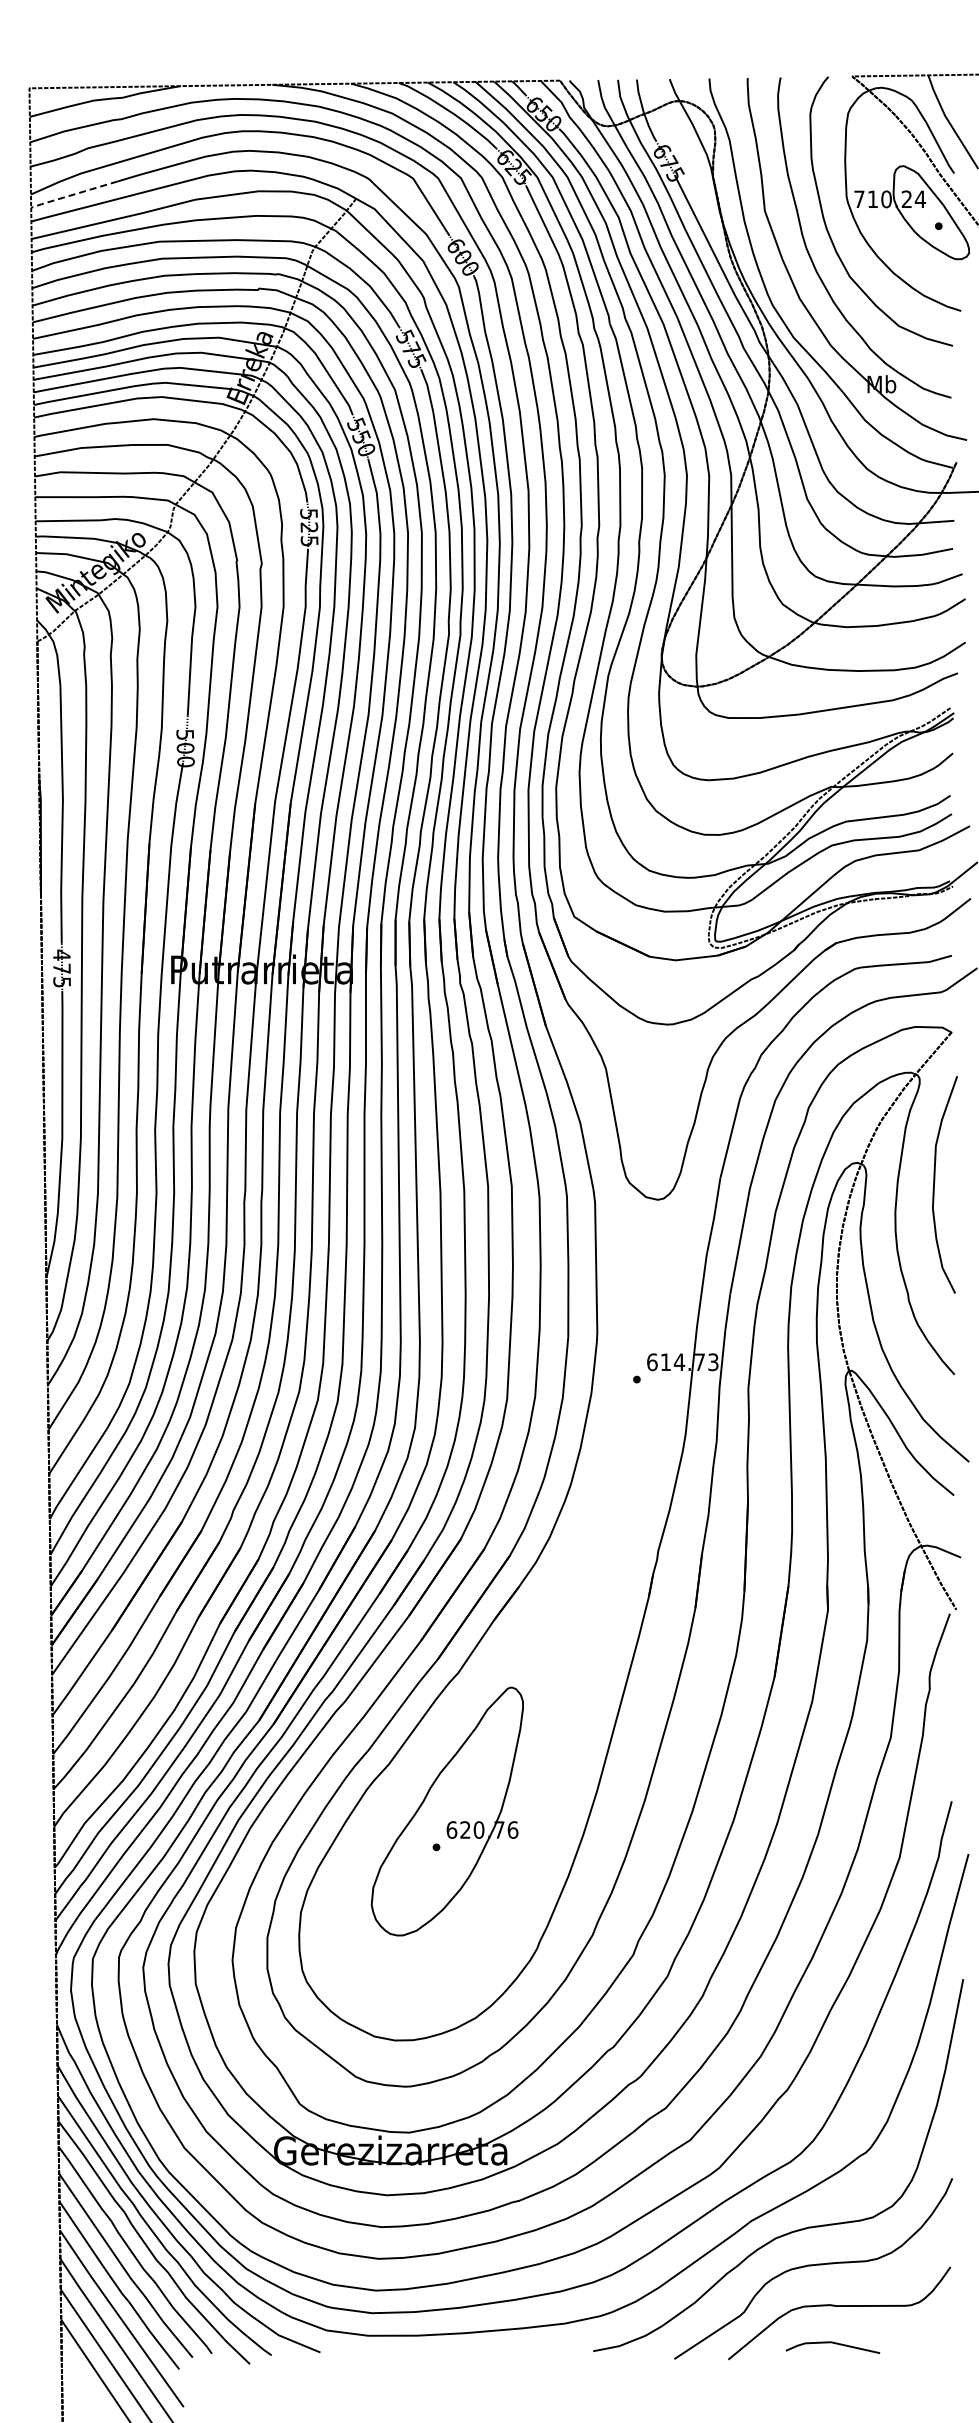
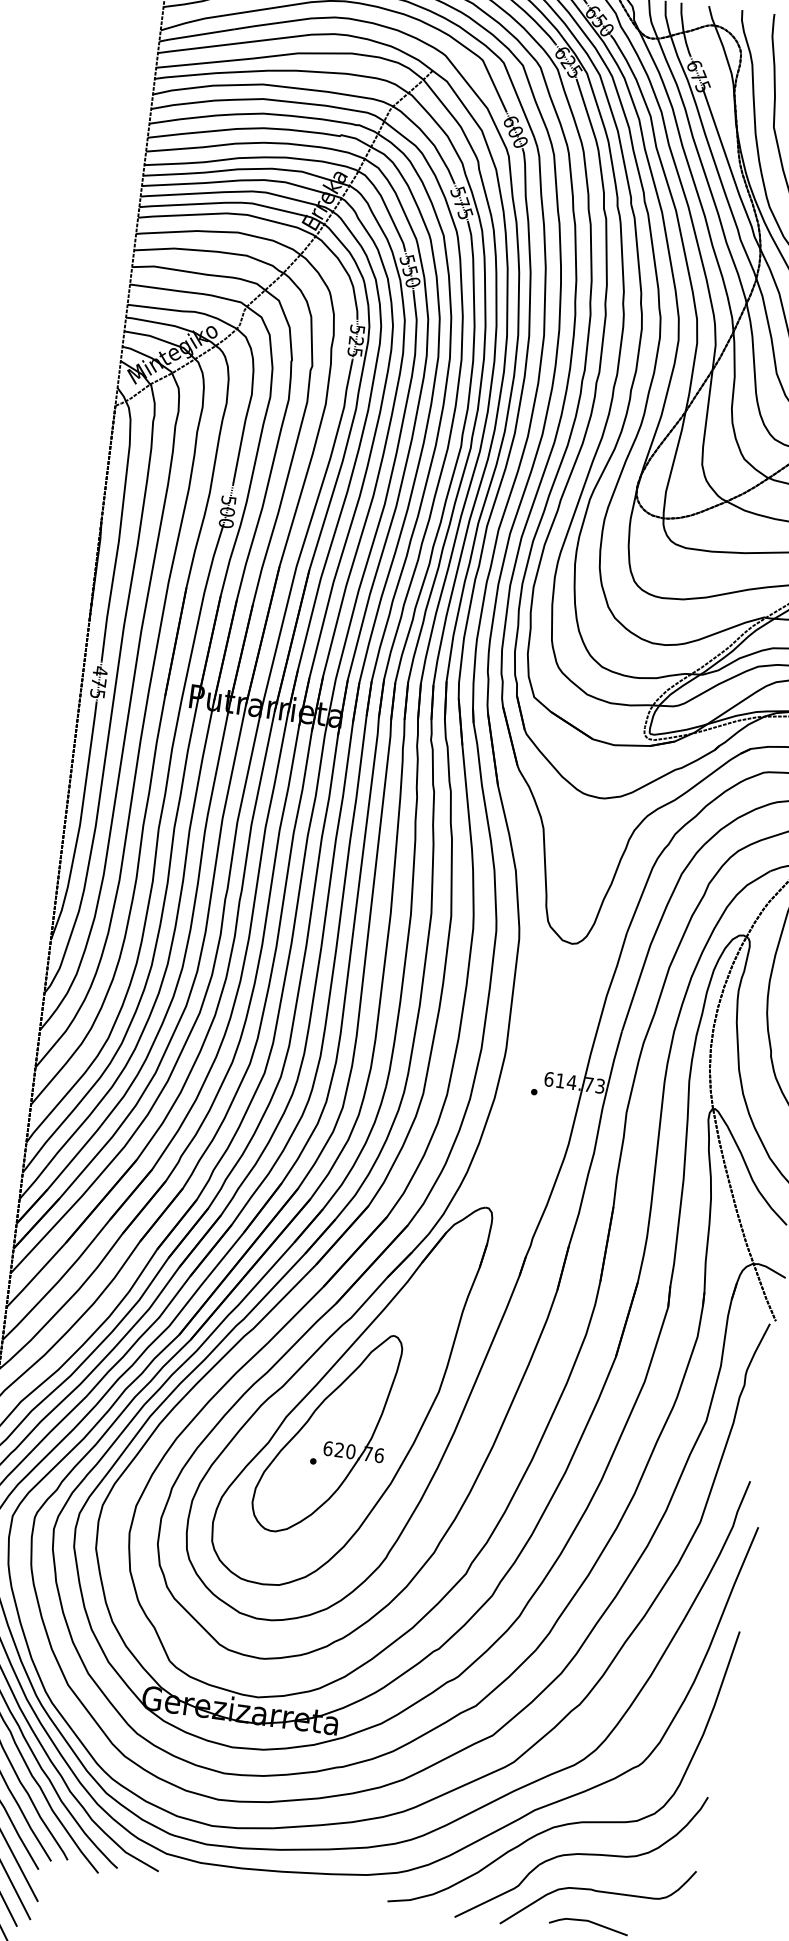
line: (72, 194) -> (195, 35), dashed -> solid
part: (467, 1760) -> (349, 1392), added

